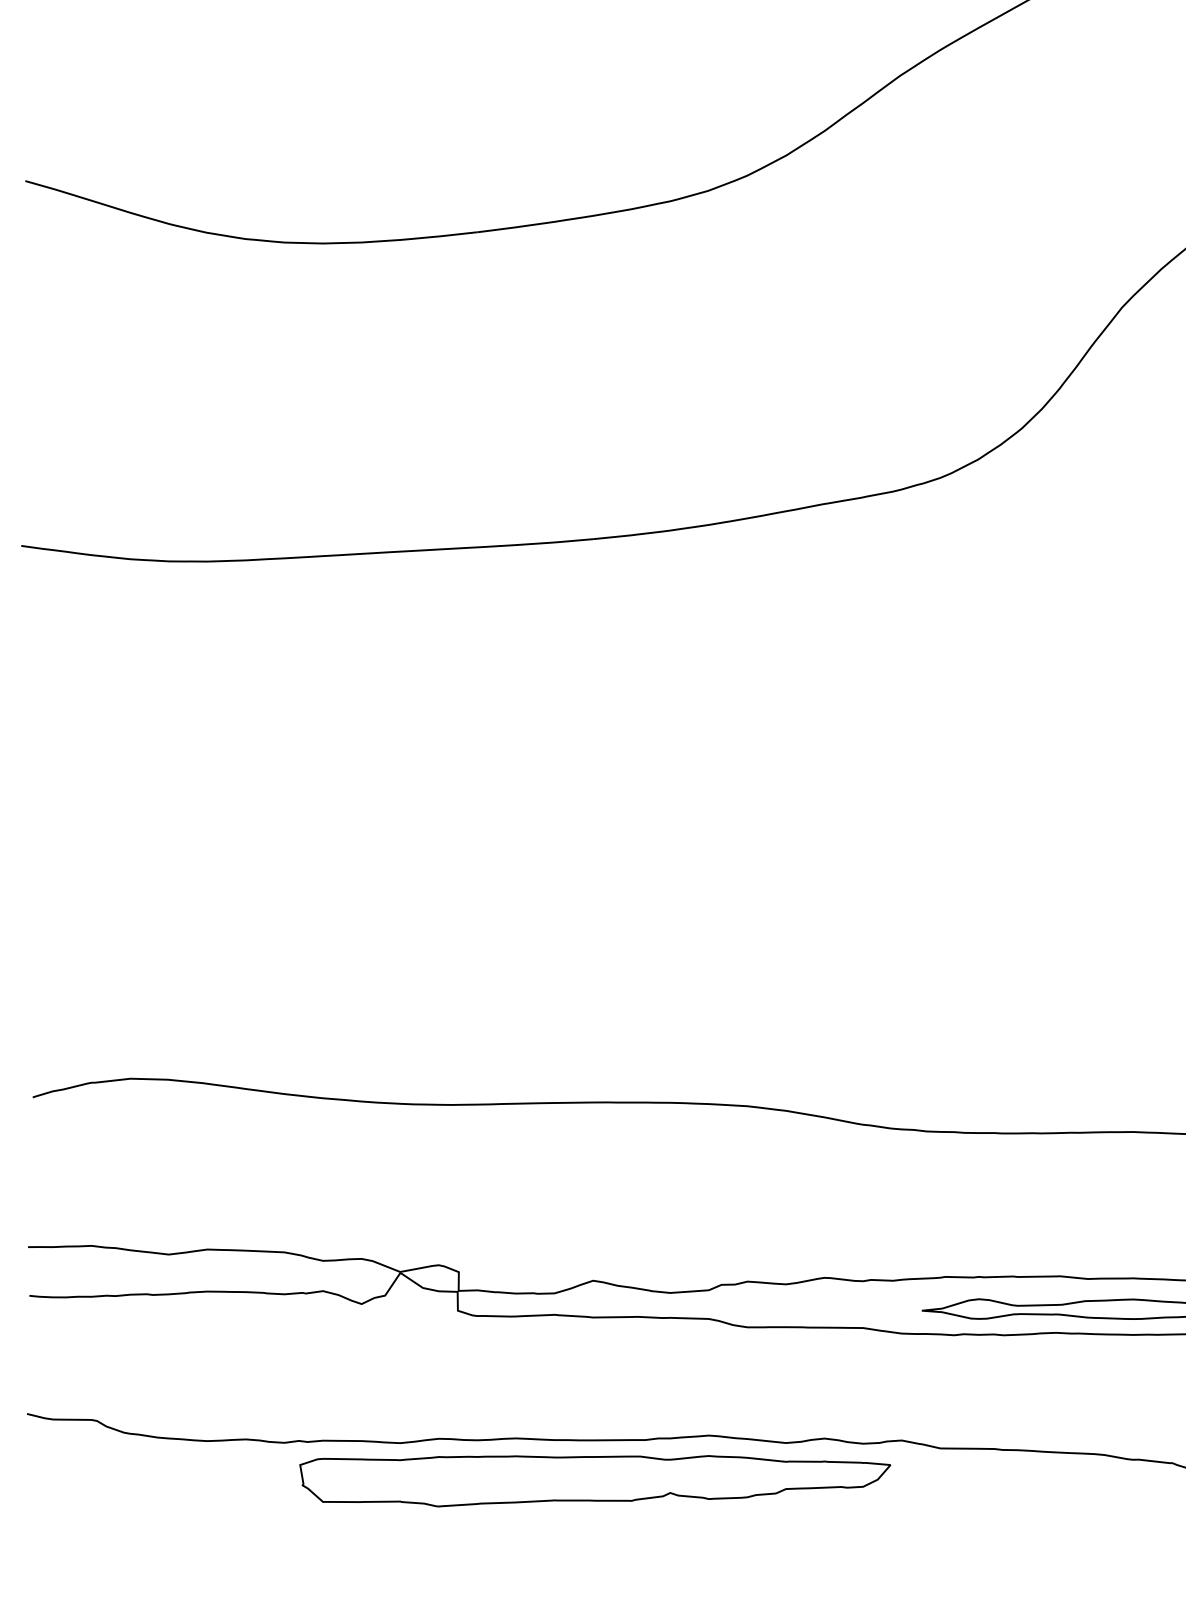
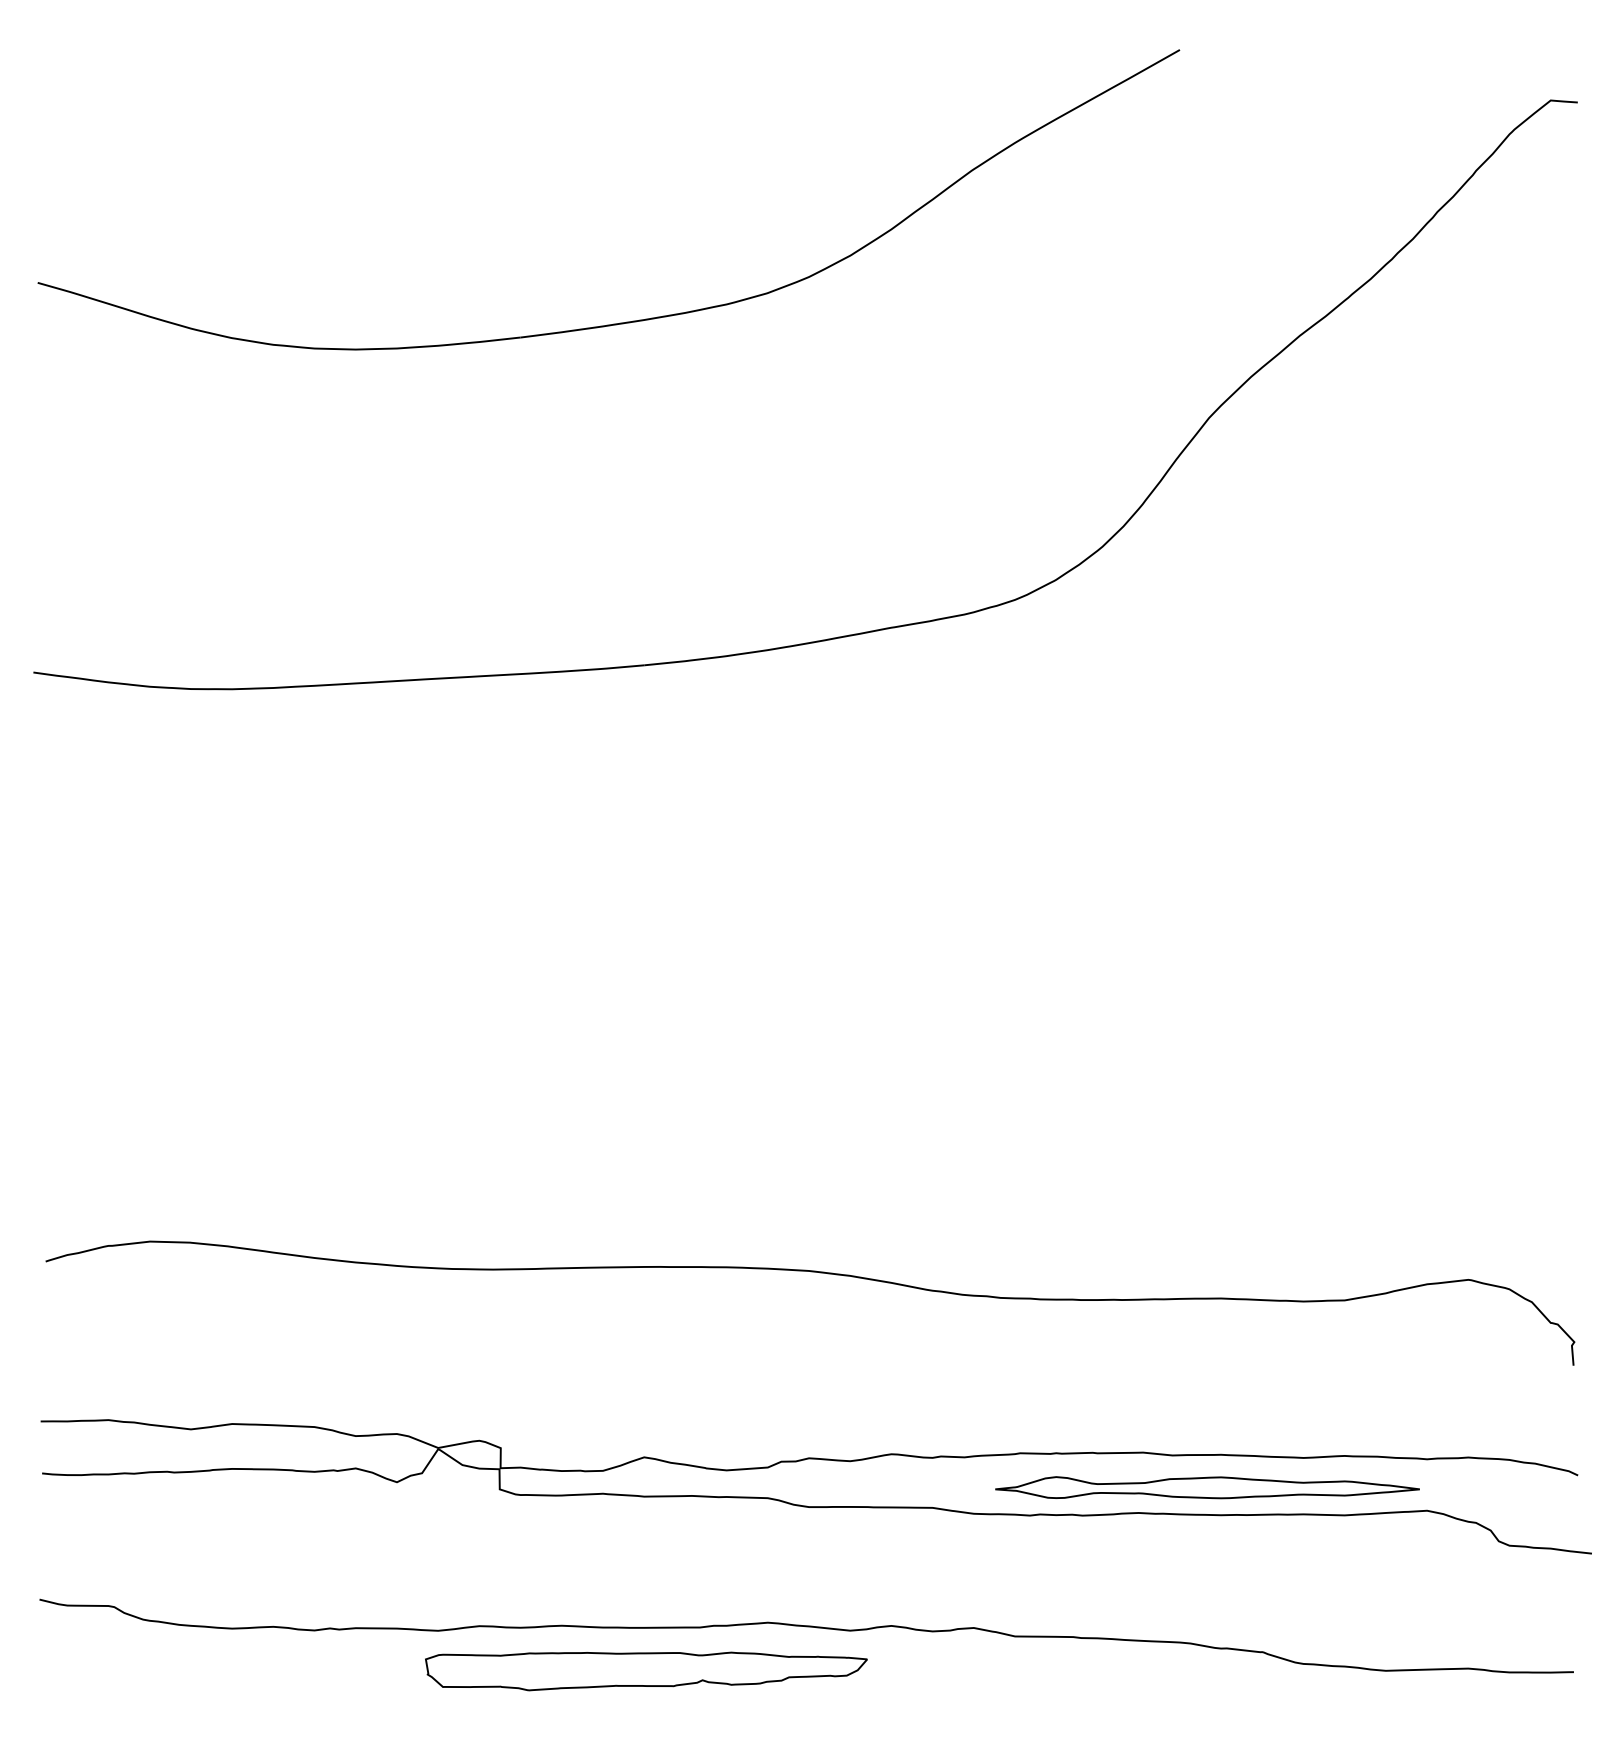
part: (595, 1481) -> (646, 1671), size x0.7

